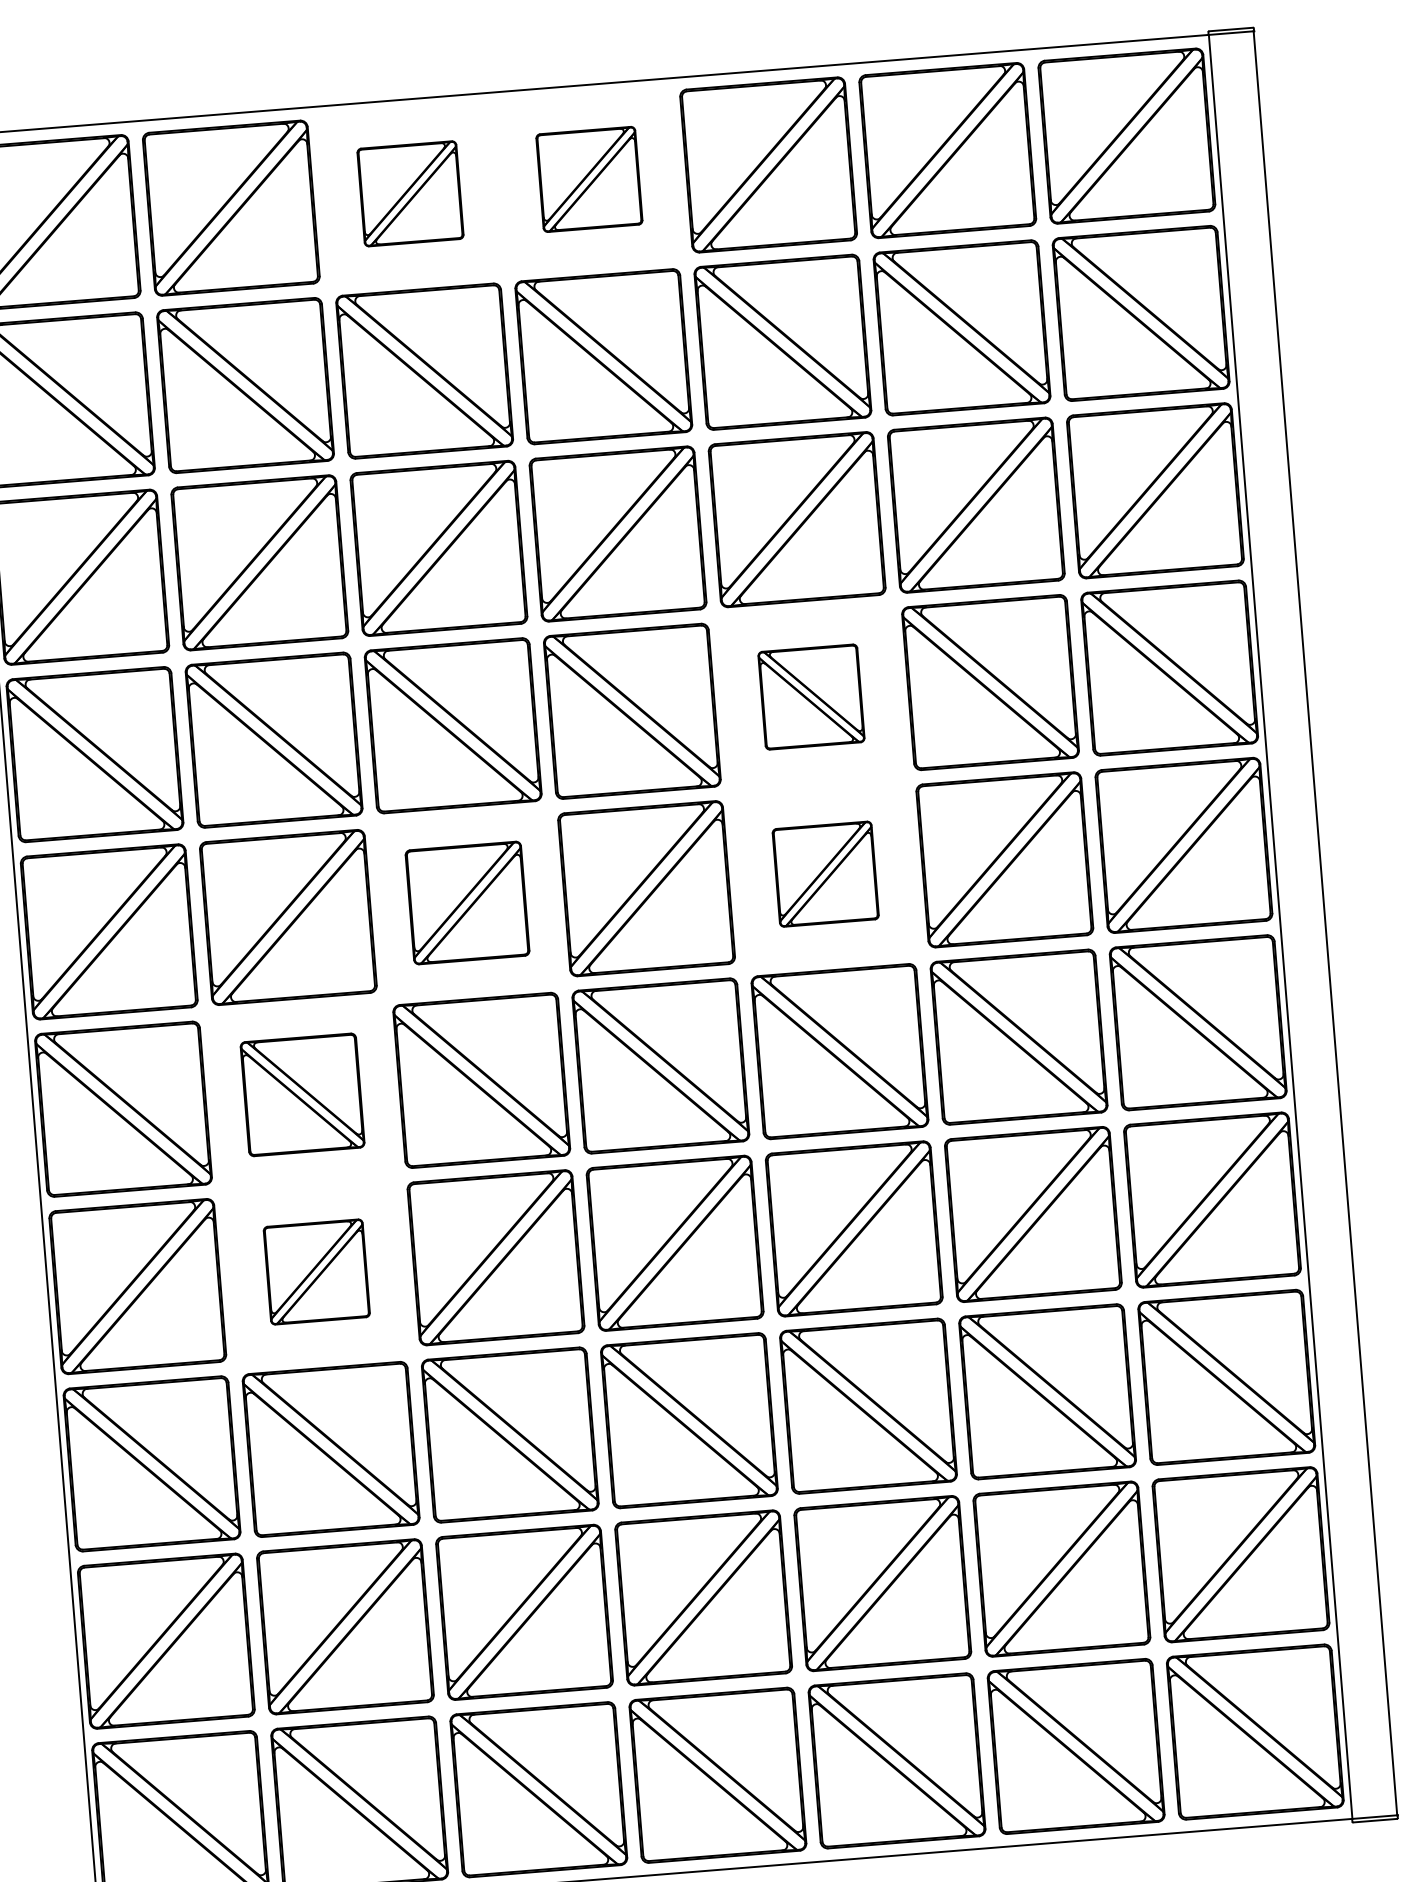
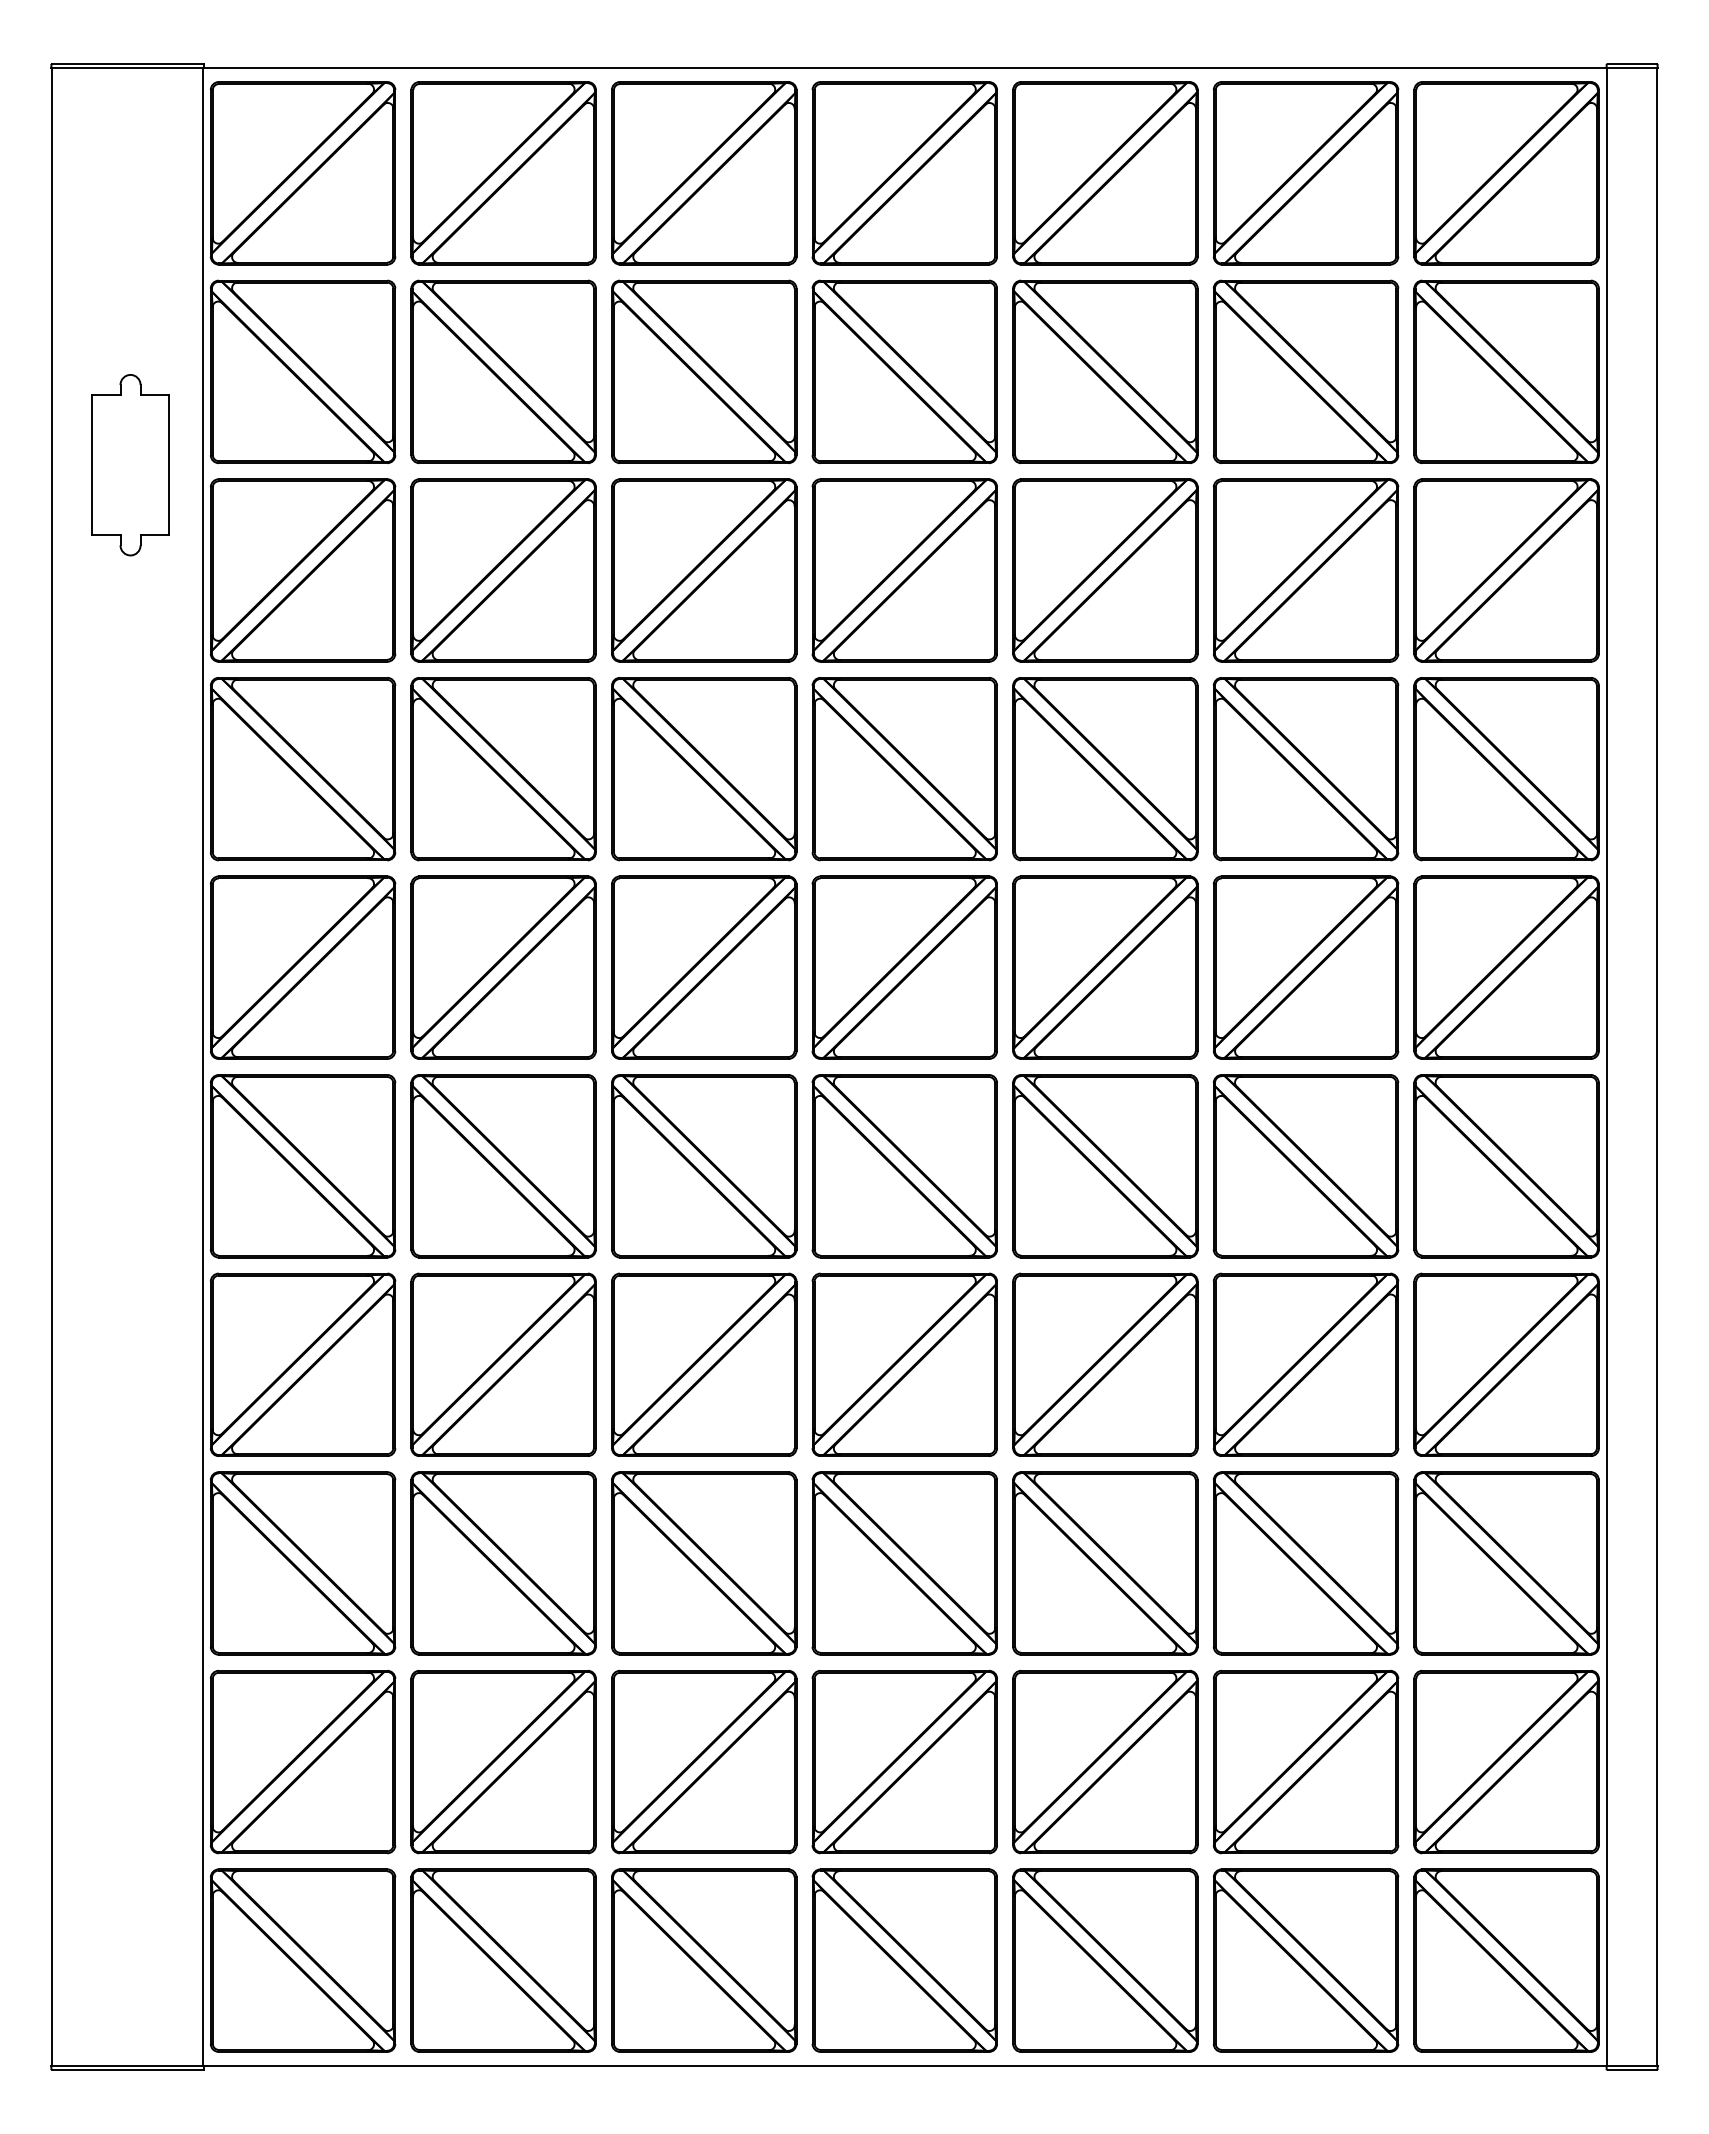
part: (589, 179) -> (904, 173), size x1.67
part: (410, 193) -> (704, 173), size x1.67
part: (811, 697) -> (1105, 769), size x1.67
part: (825, 874) -> (1105, 967), size x1.67
part: (467, 902) -> (704, 967), size x1.43
part: (302, 1095) -> (503, 1166), size x1.43
part: (316, 1271) -> (503, 1364), size x1.67

